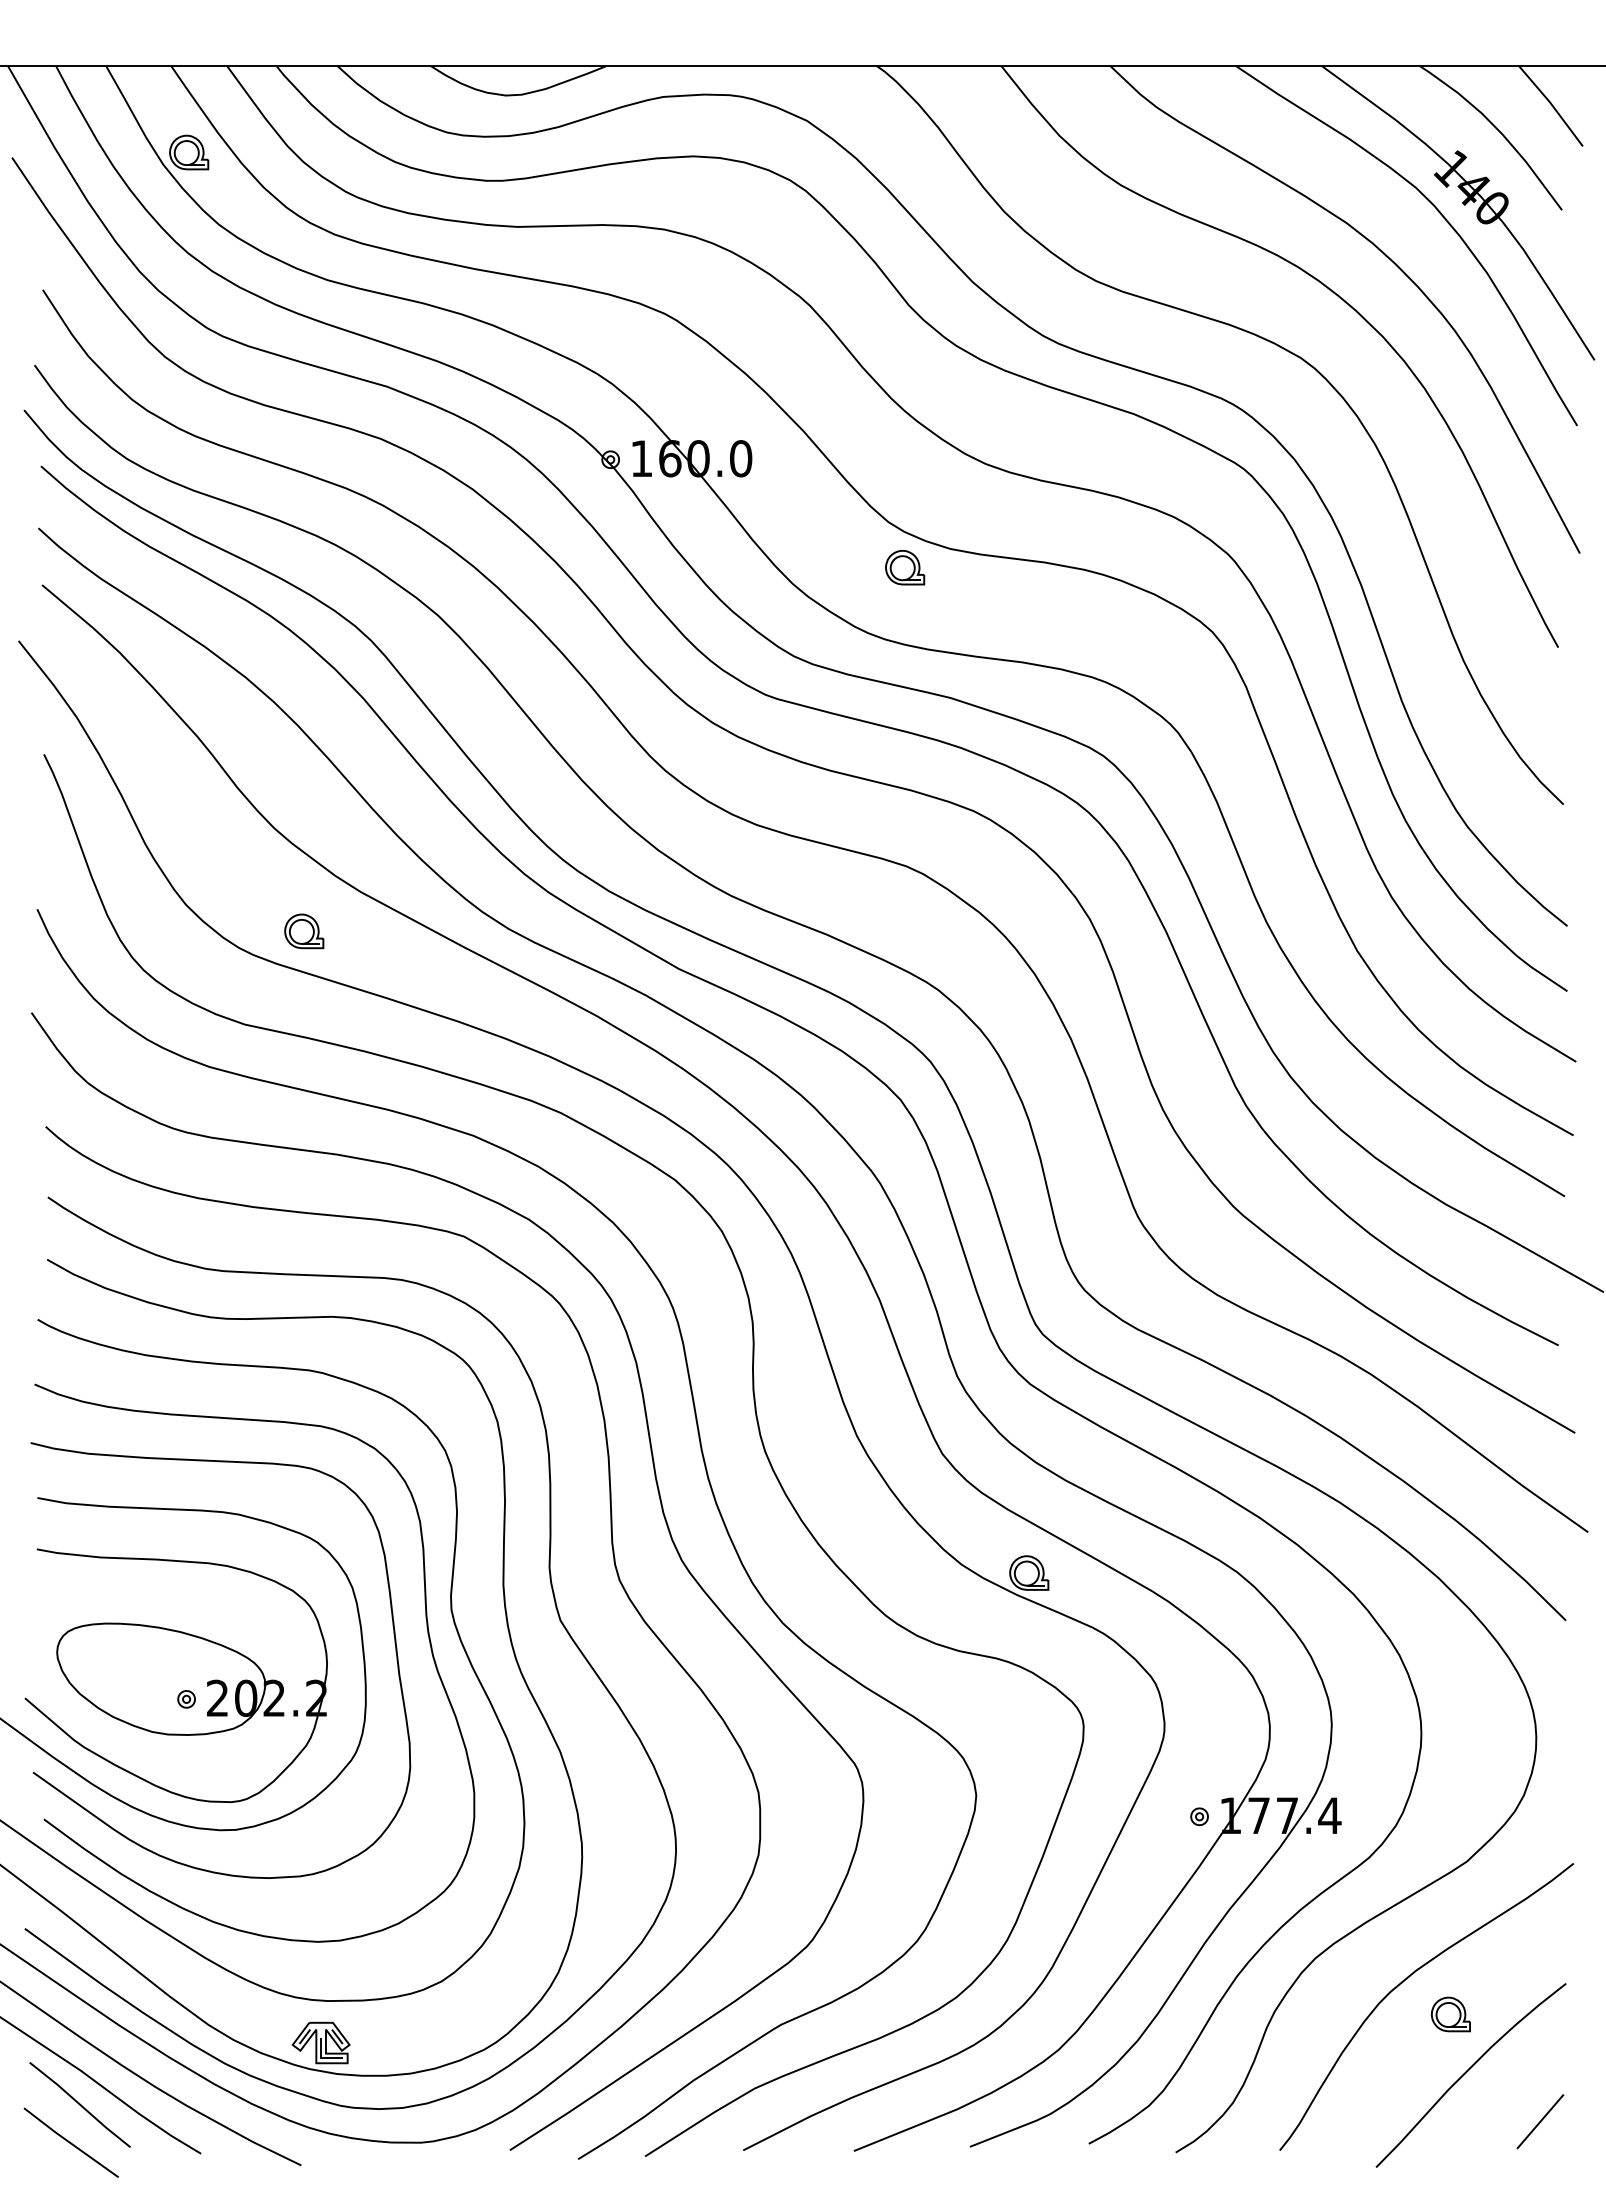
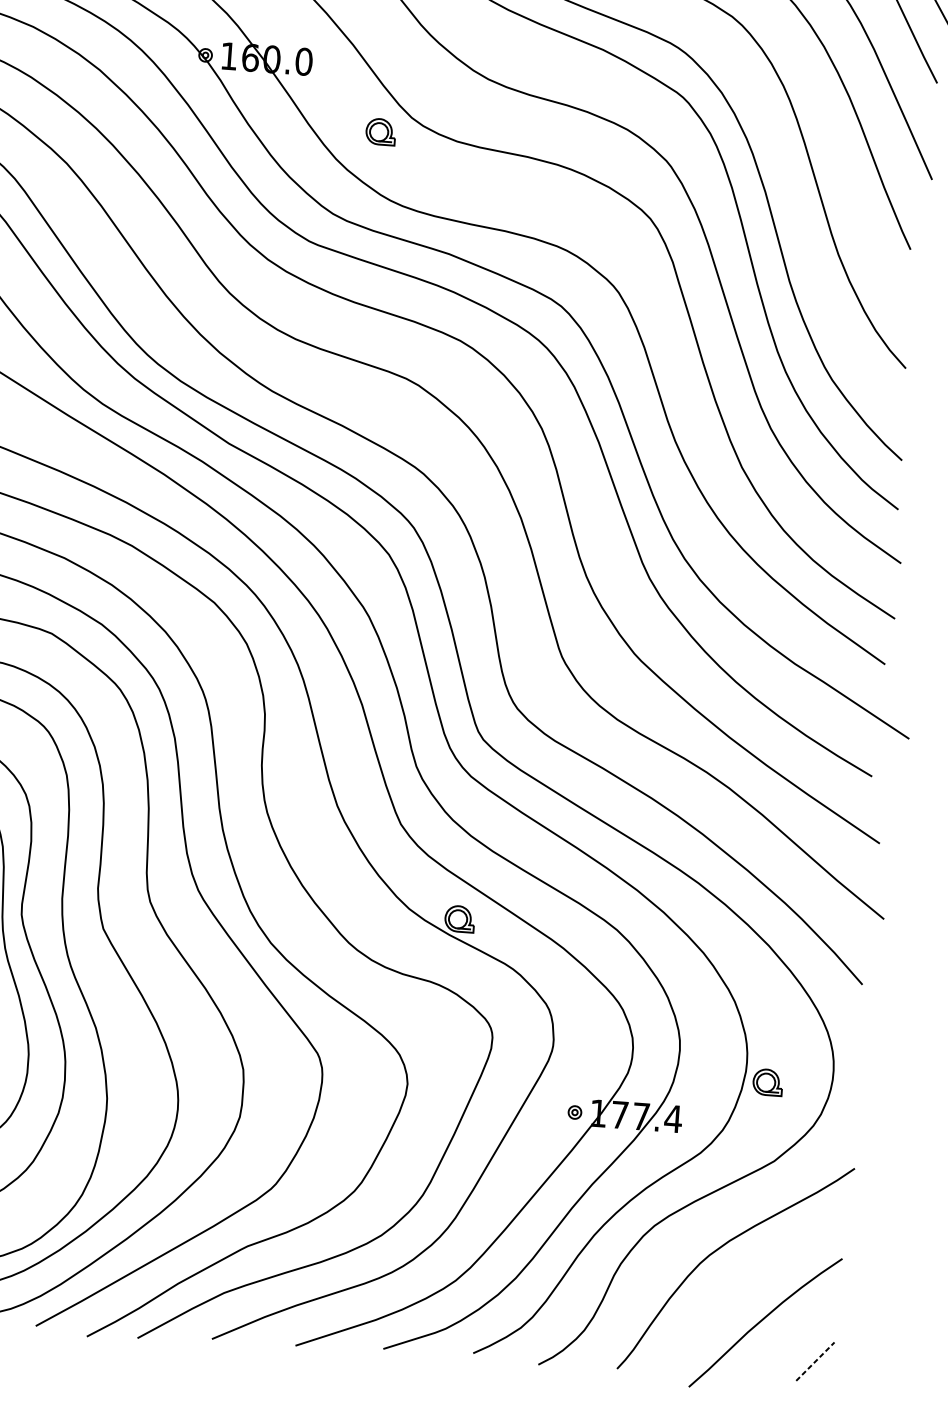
part: (905, 567) -> (381, 131), moved
part: (1450, 2014) -> (767, 1082), moved
line: (1540, 2121) -> (815, 1361), solid -> dashed

